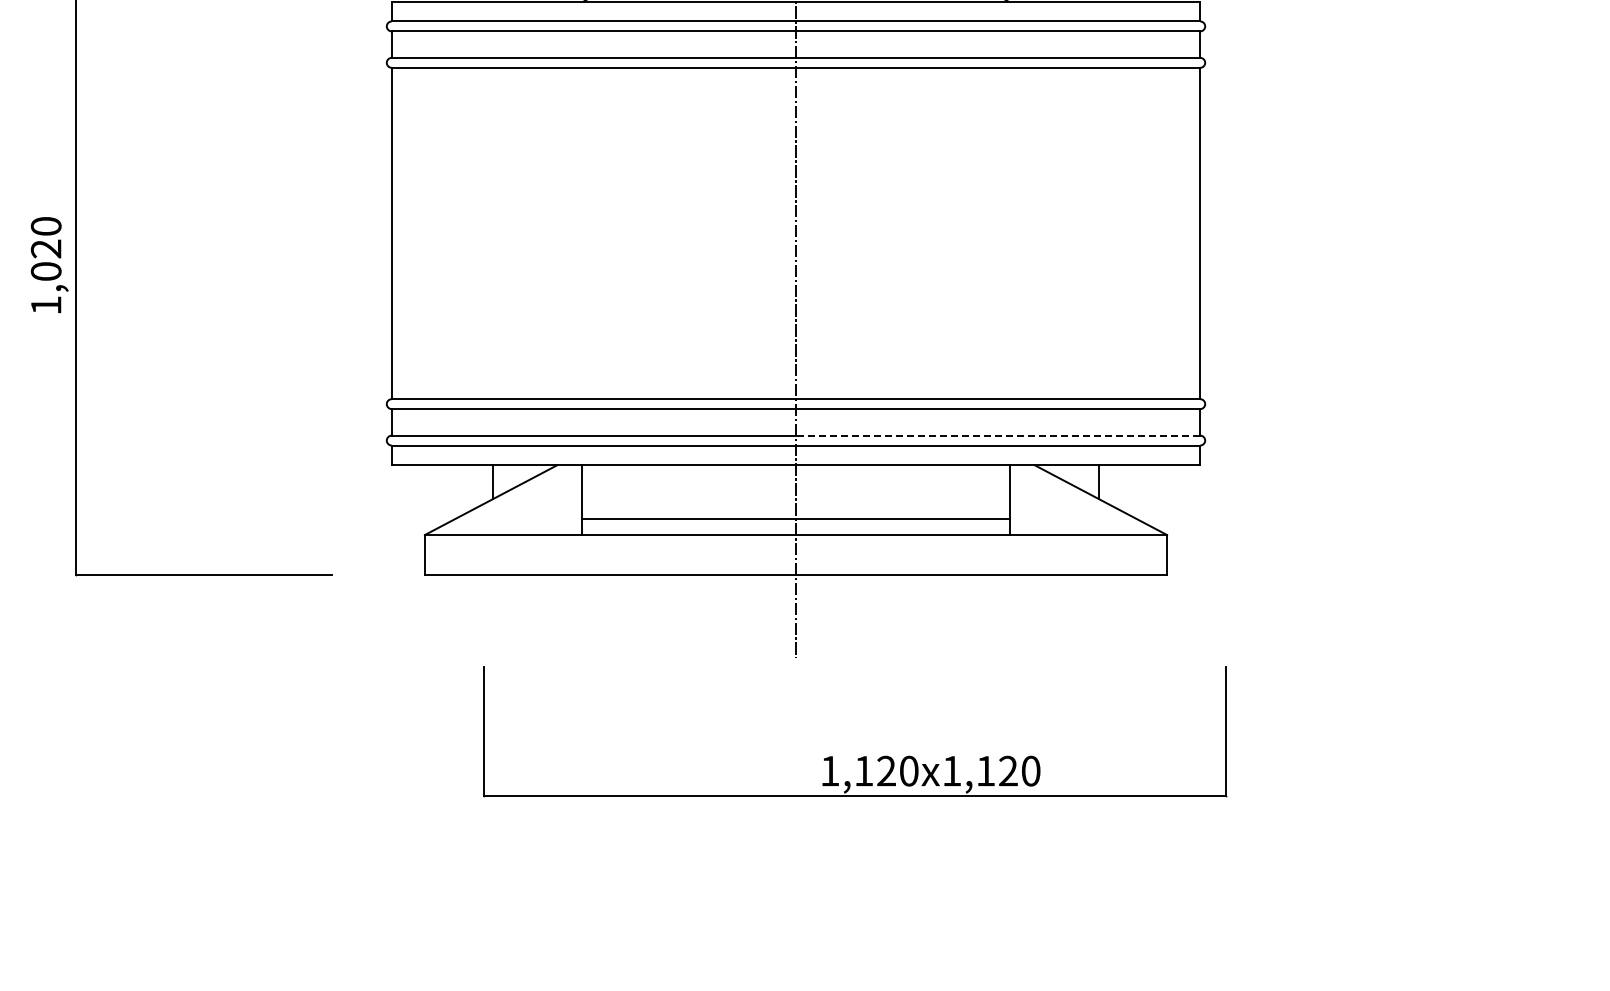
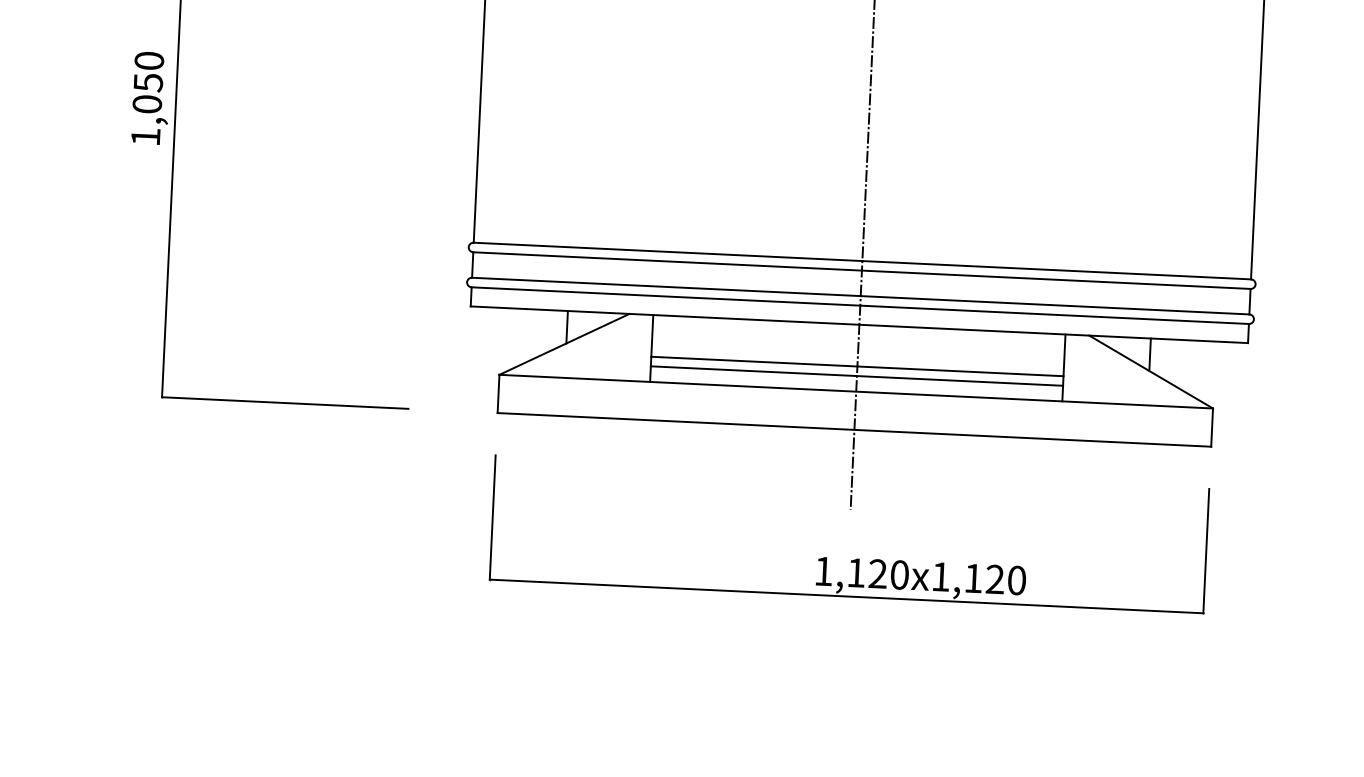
text: (45, 248) -> (147, 82), 1,020 -> 1,050
line: (997, 435) -> (1054, 305), dashed -> solid
line: (795, 508) -> (856, 366), added
part: (863, 756) -> (856, 558), moved

